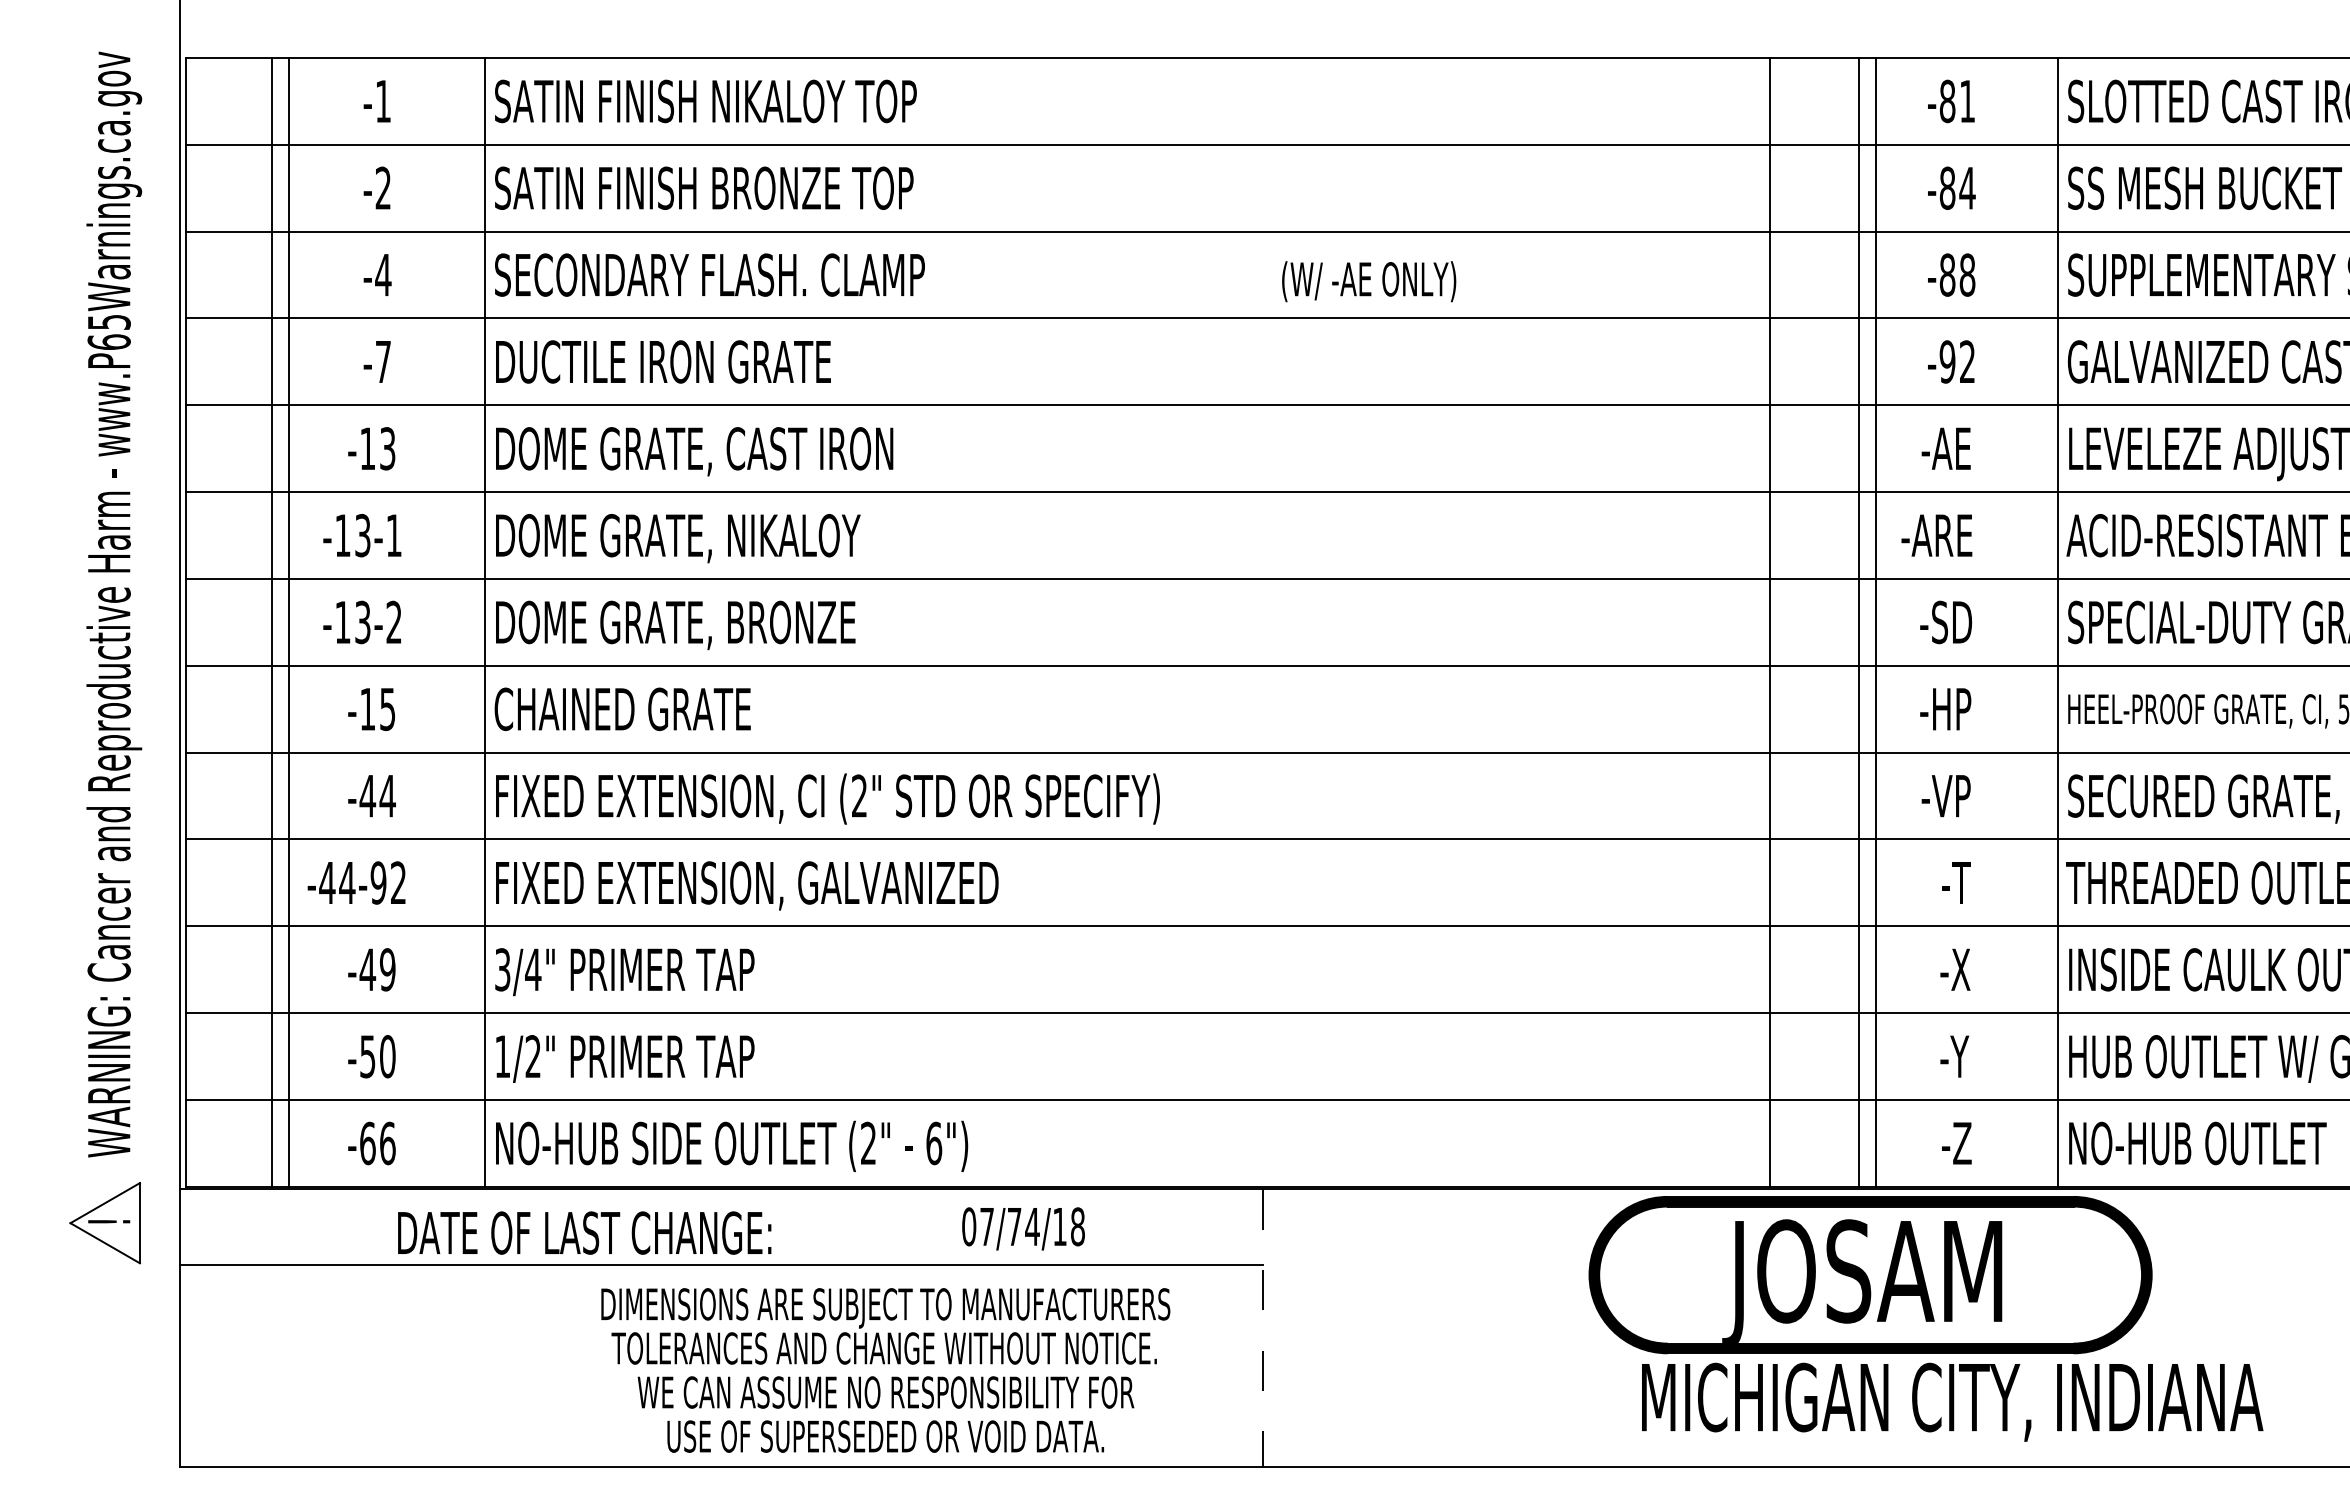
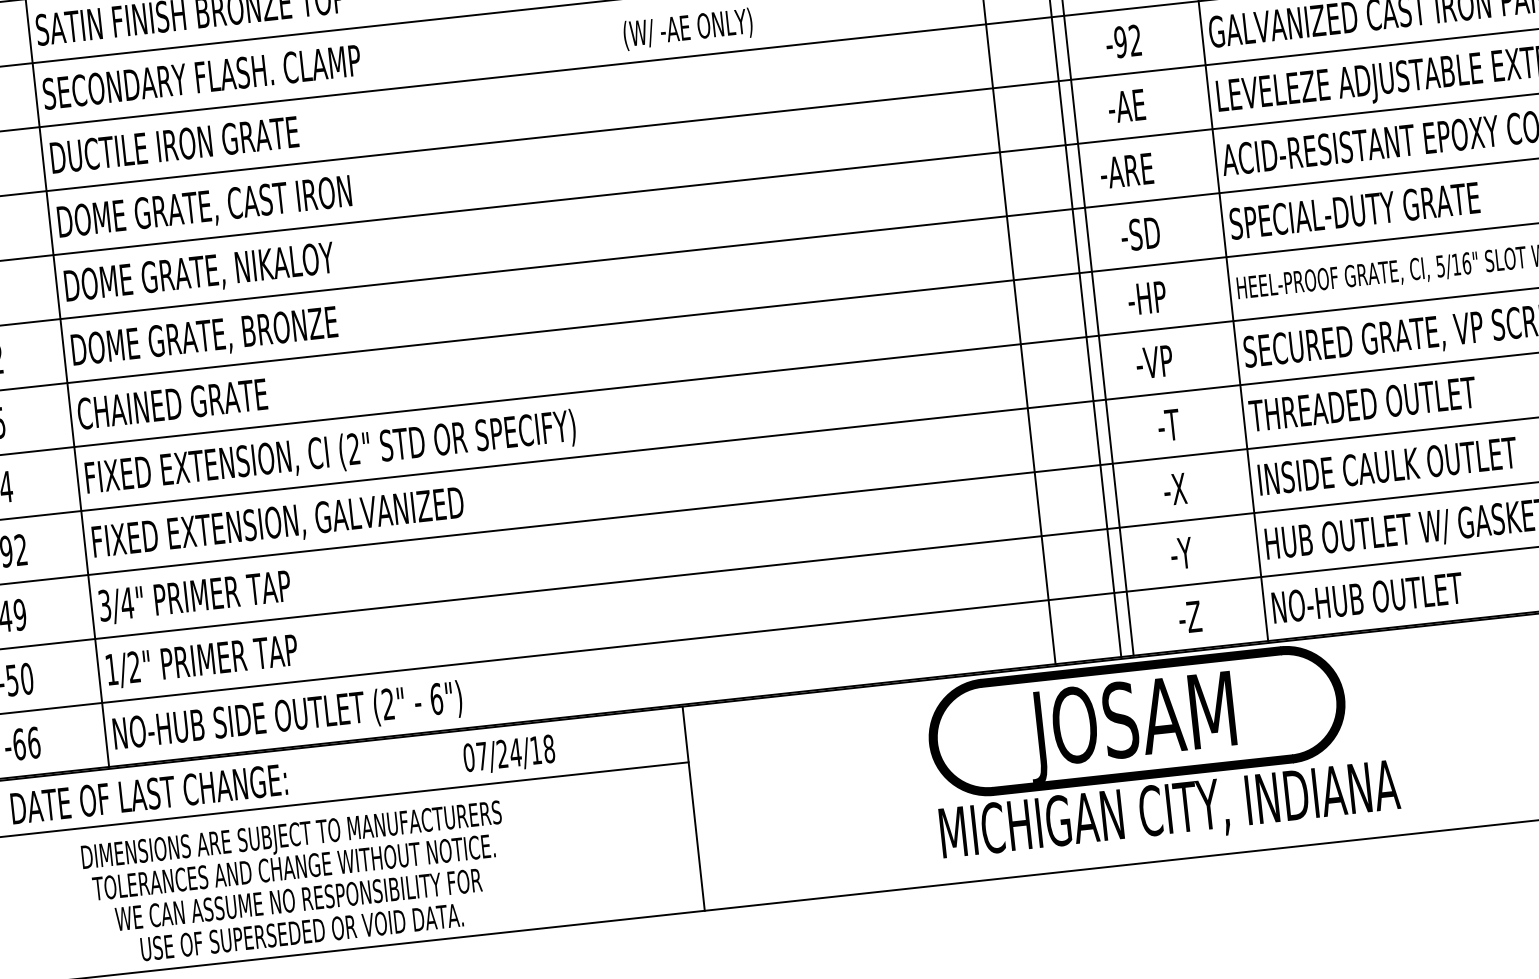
text: (1014, 1226) -> (502, 753), 07/74/18 -> 07/24/18
text: (584, 1232) -> (148, 793), moved
line: (1263, 1328) -> (694, 809), dashed -> solid
text: (885, 1370) -> (296, 883), moved
text: (1952, 1401) -> (1169, 811), moved

